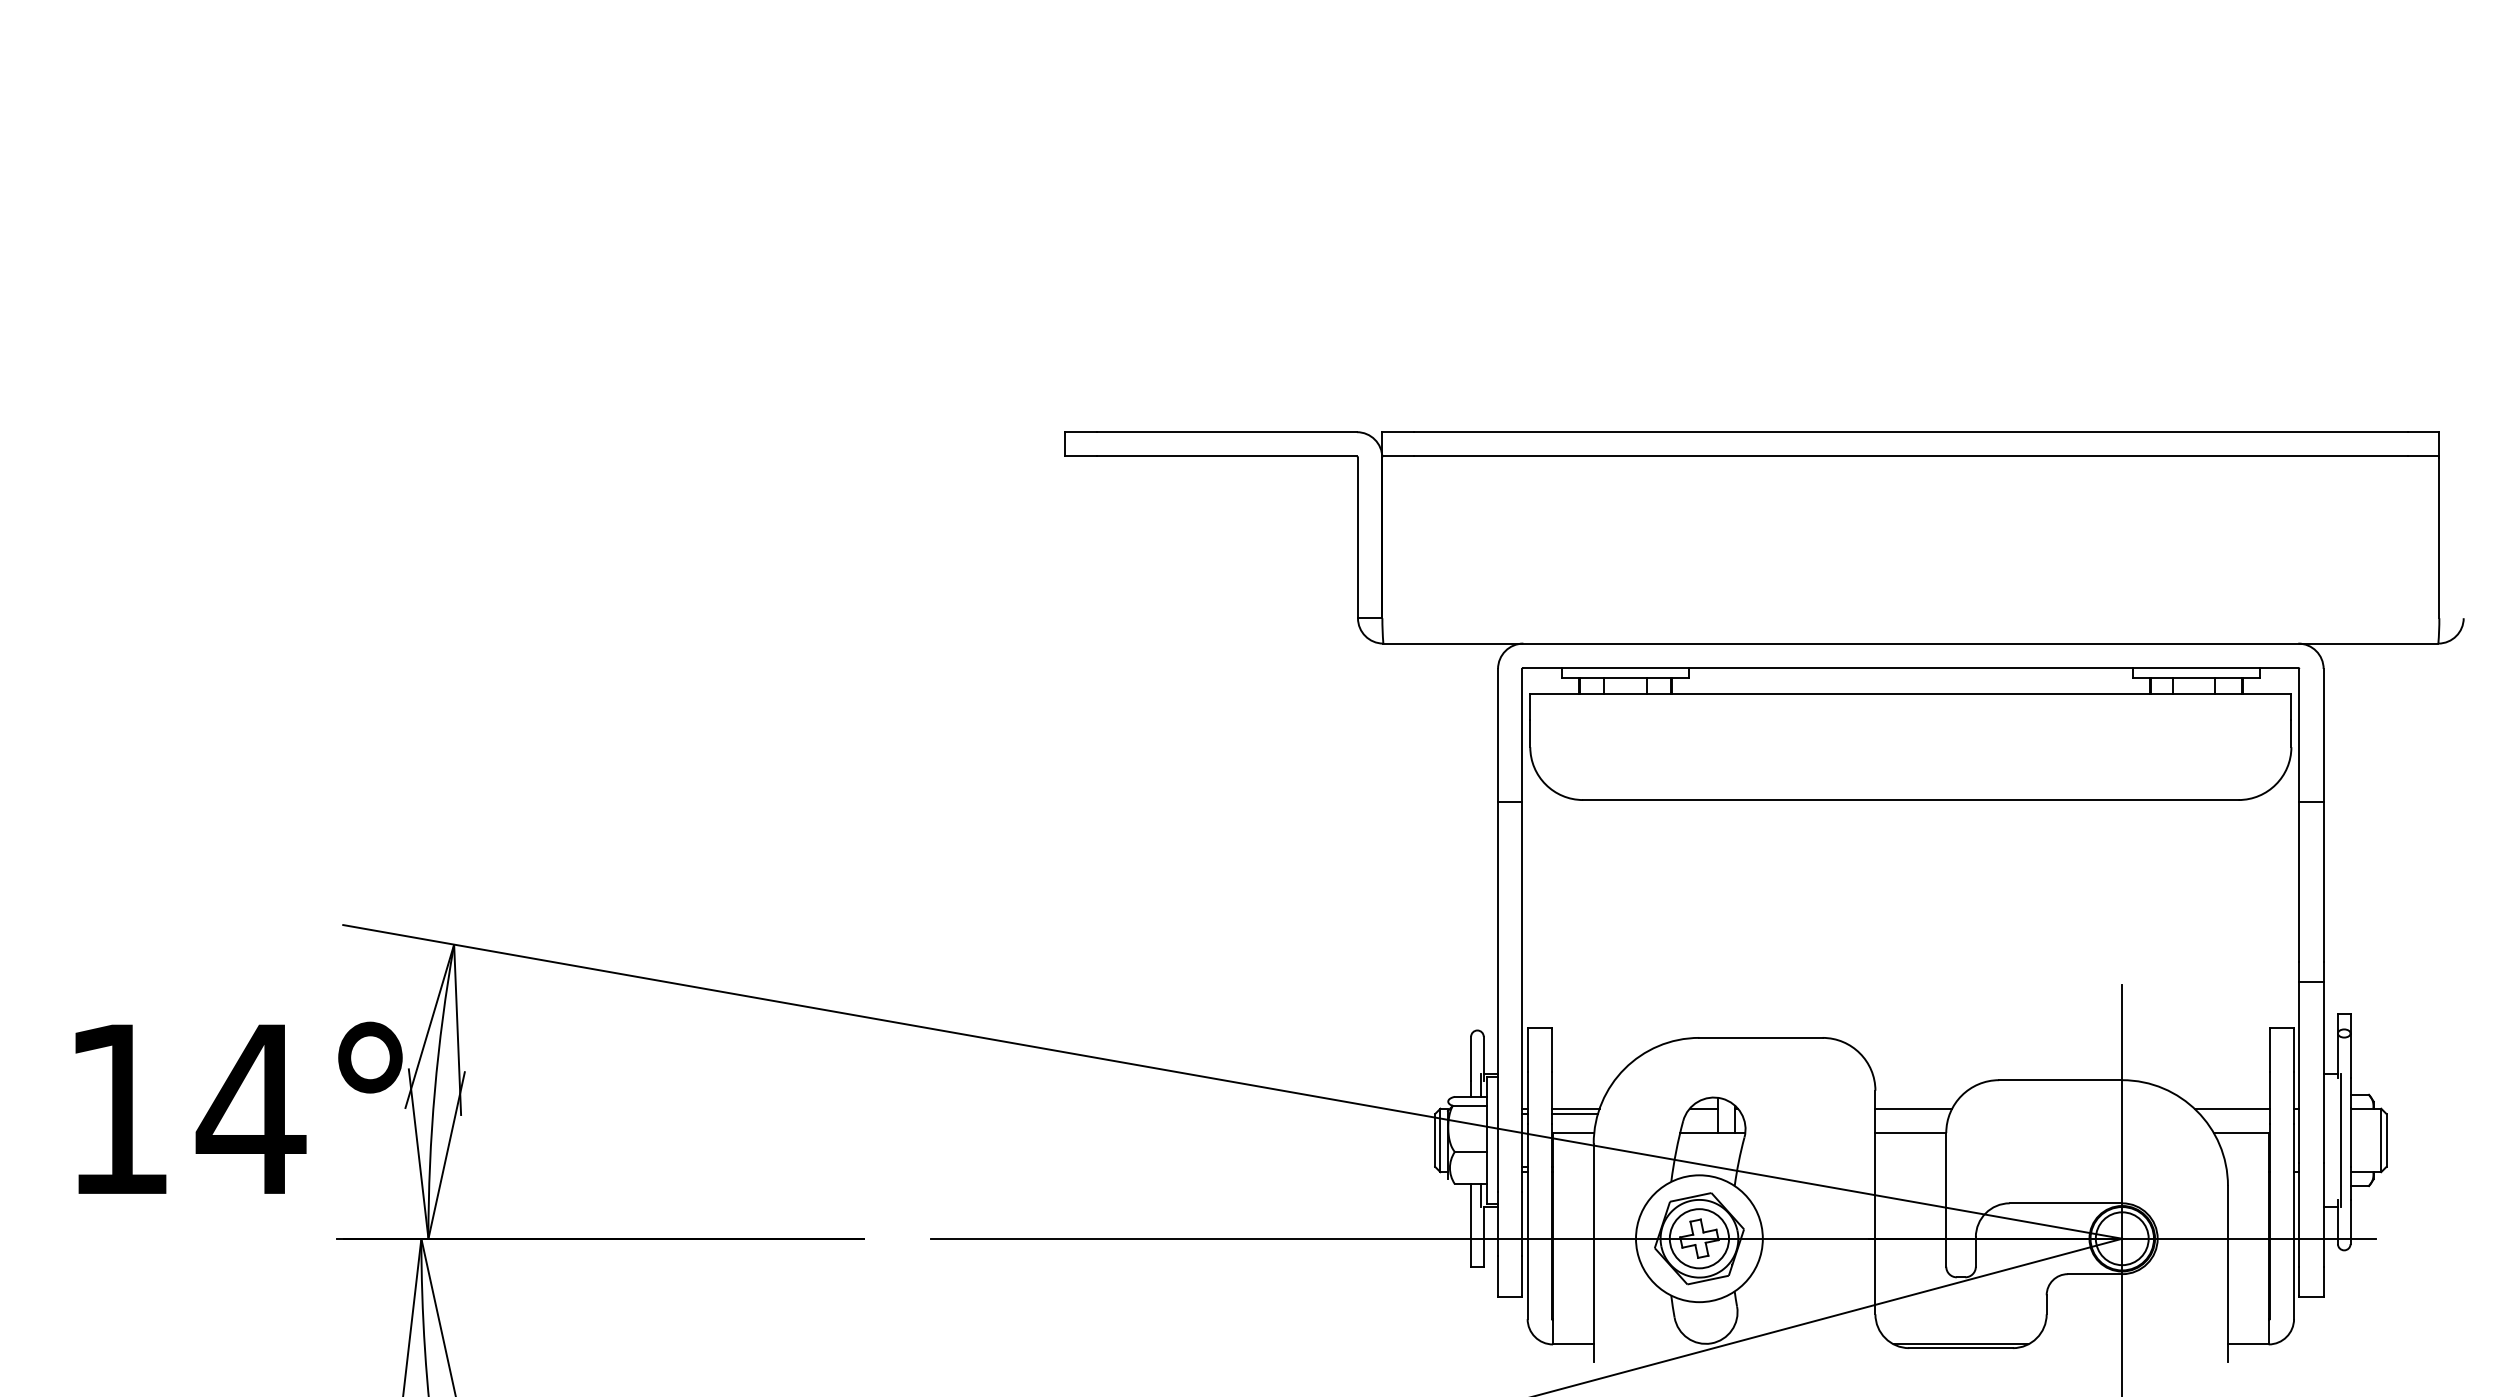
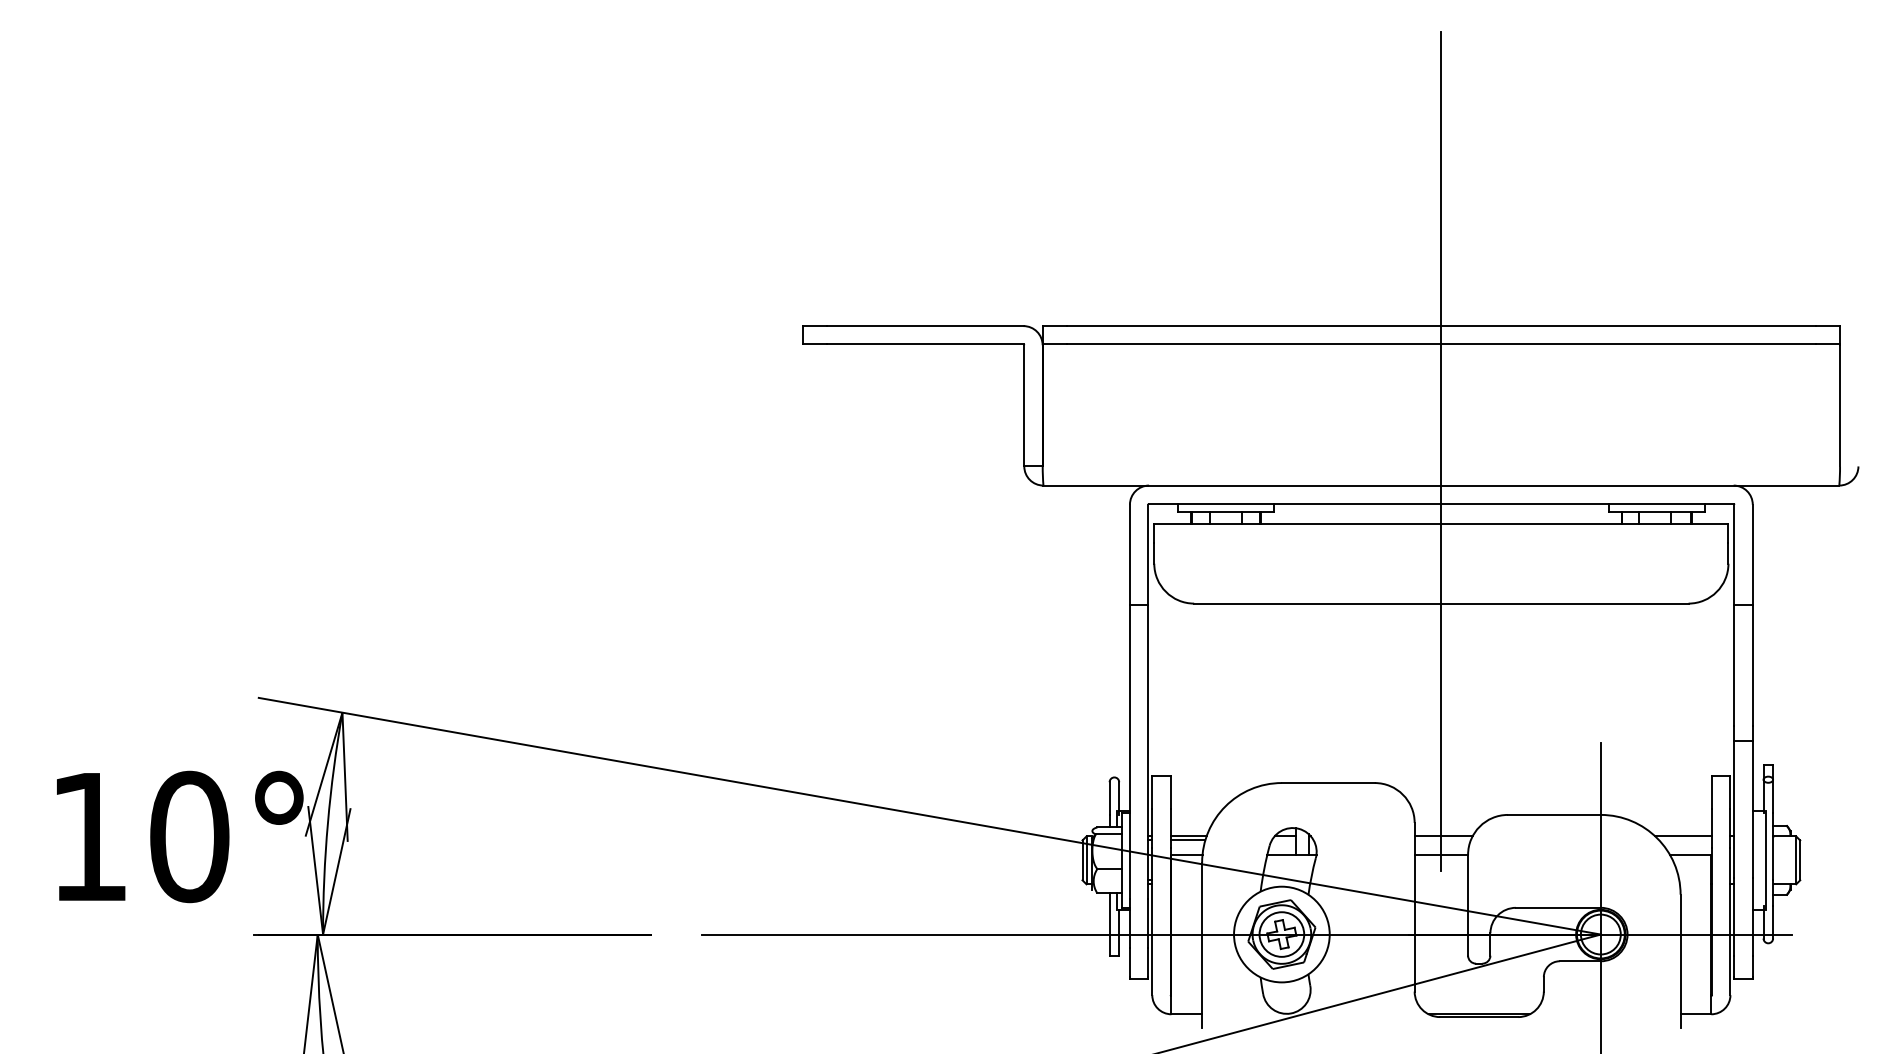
line: (1911, 597) -> (1441, 450), added
text: (251, 1108) -> (189, 836), 14° -> 10°

